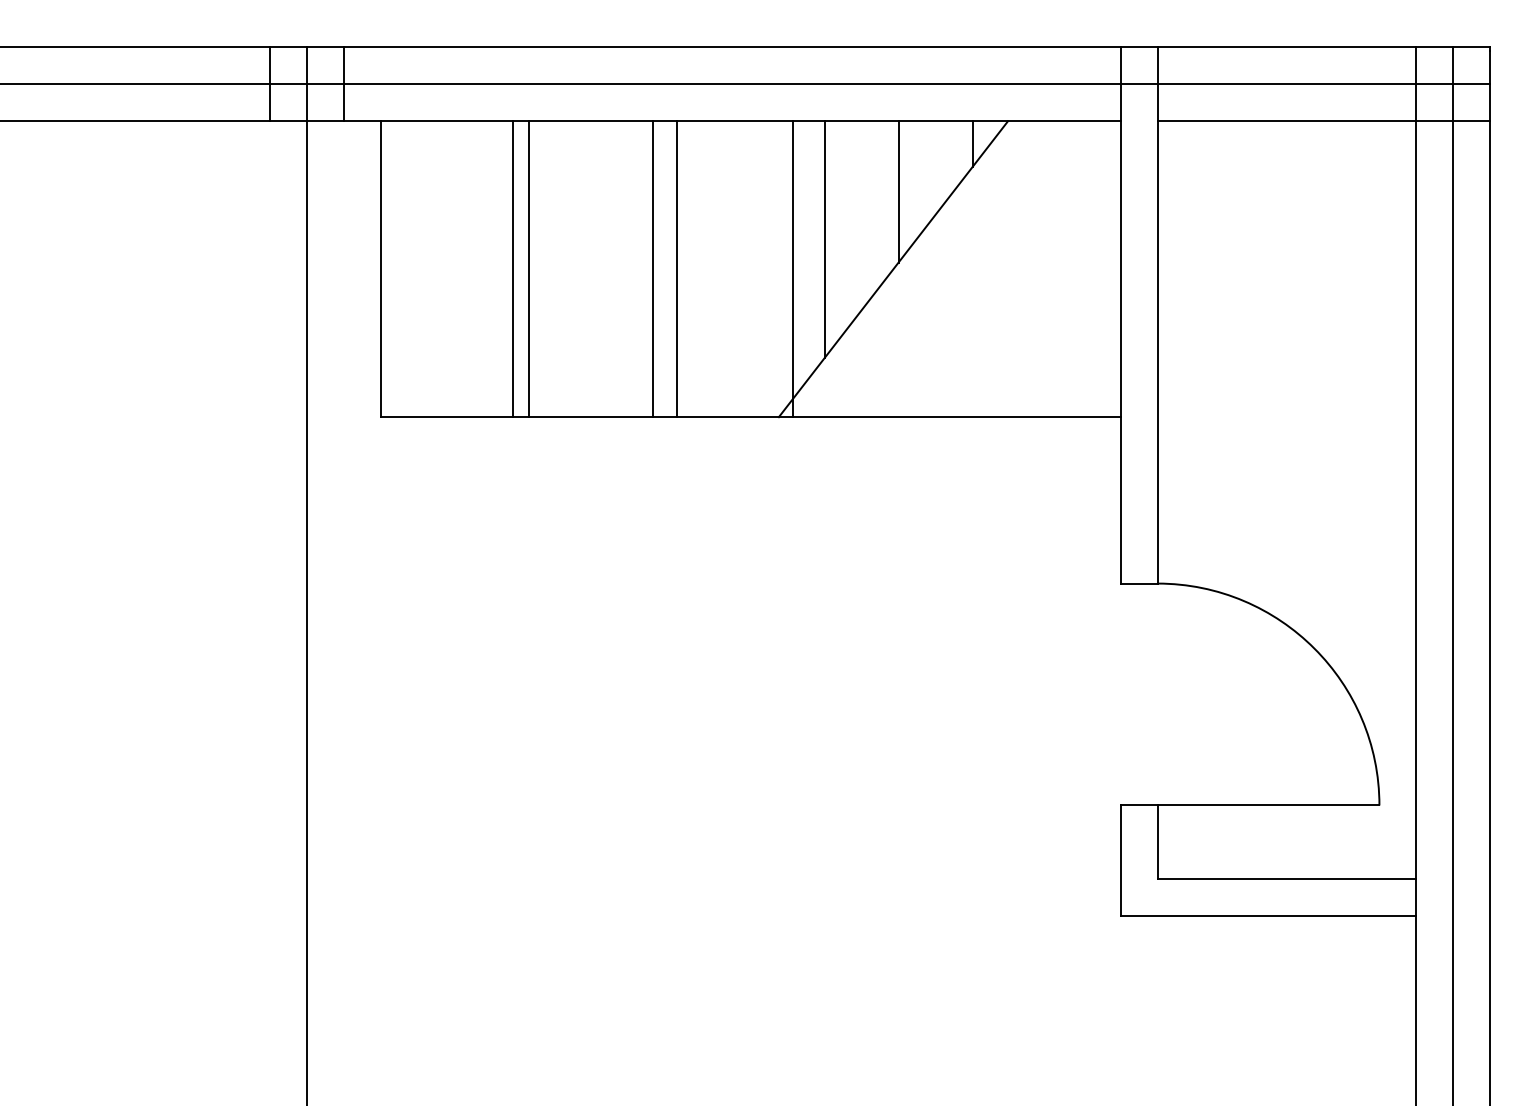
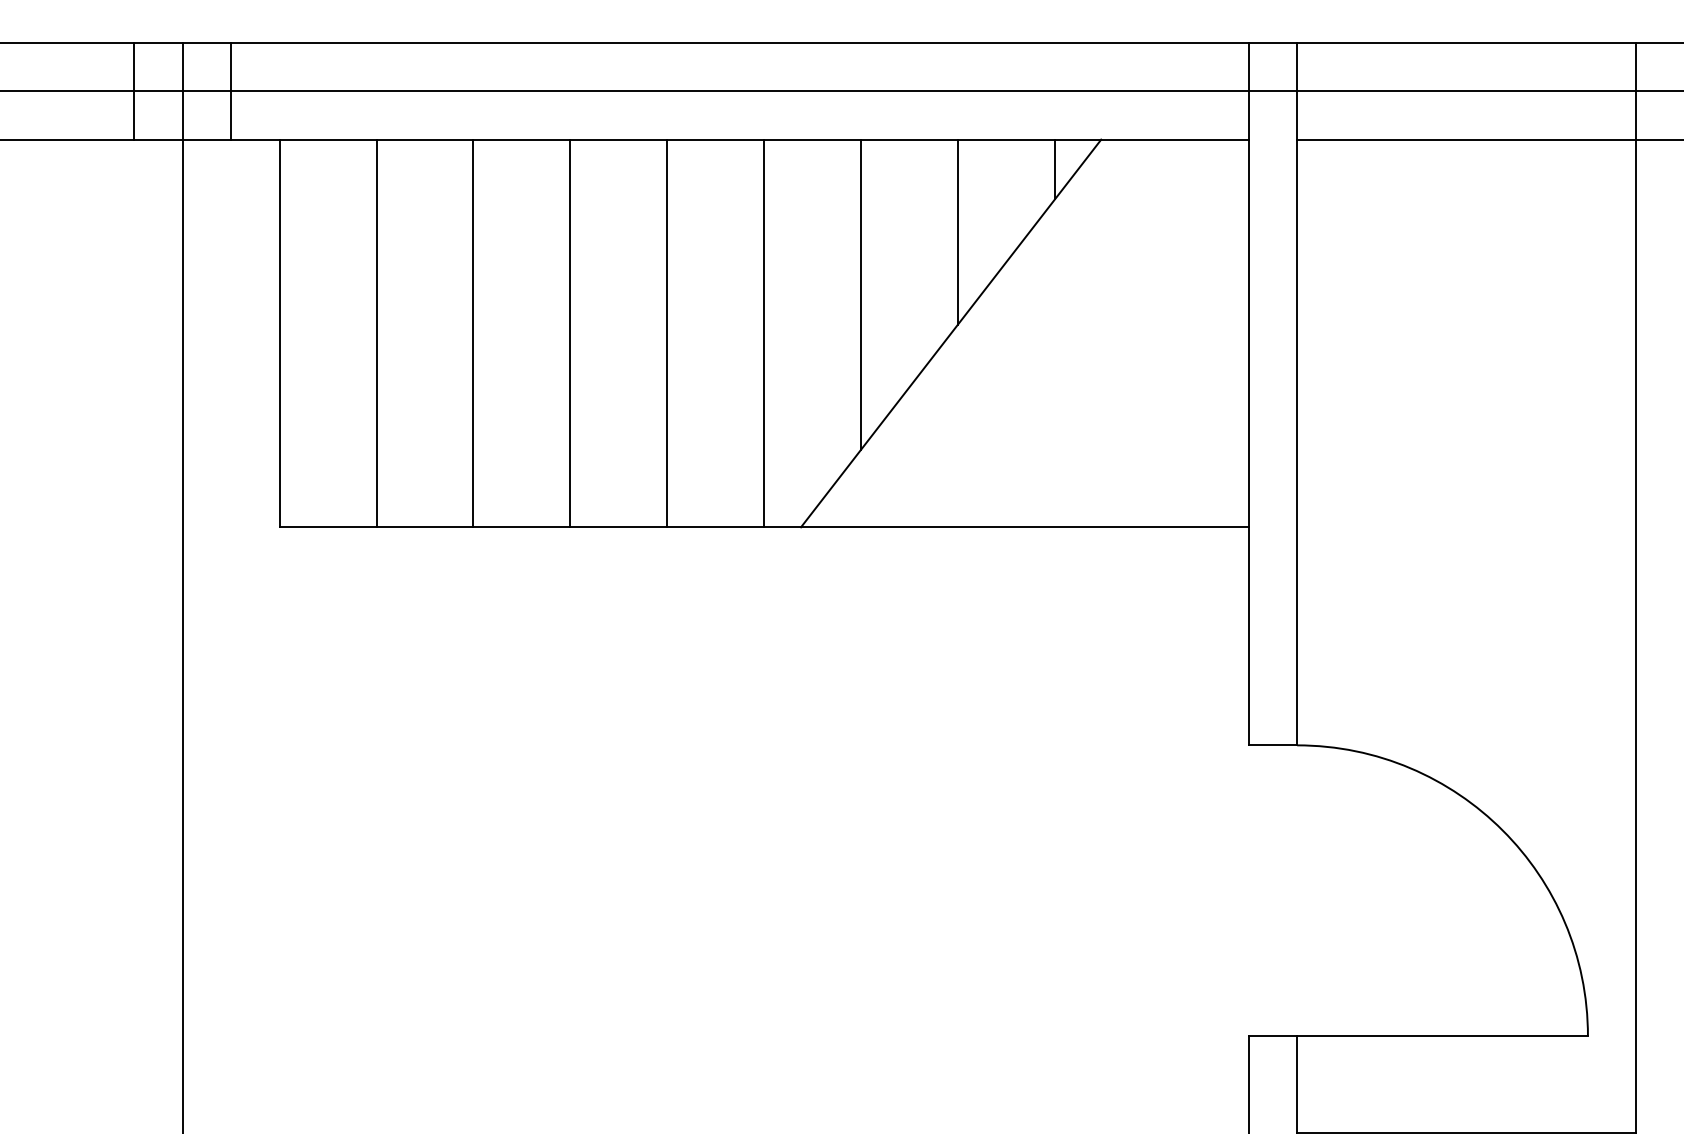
line: (512, 269) -> (376, 333), moved
line: (652, 269) -> (569, 333), moved
line: (792, 269) -> (763, 333), moved

